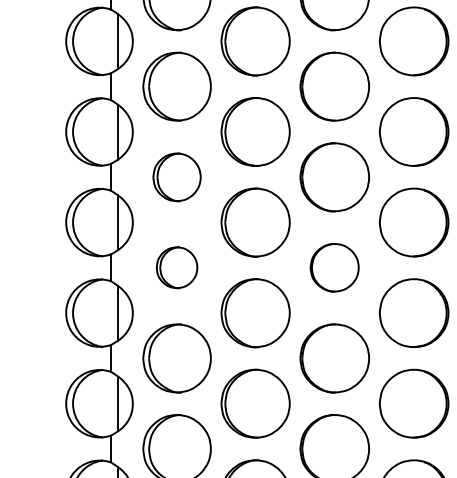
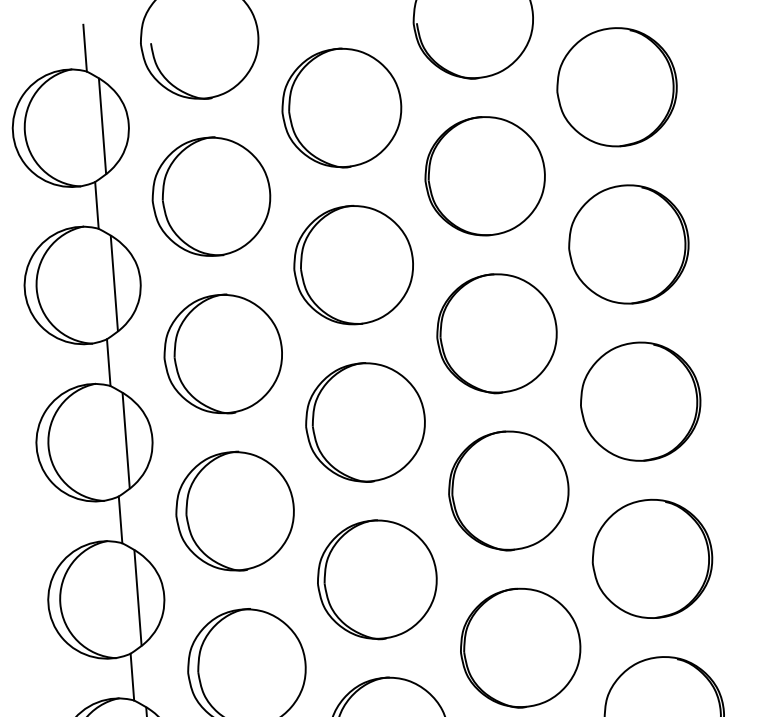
part: (176, 177) -> (222, 354), size x1.43
part: (176, 267) -> (234, 510), size x1.67
part: (334, 267) -> (508, 490), size x1.43

